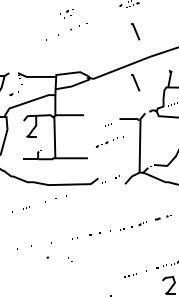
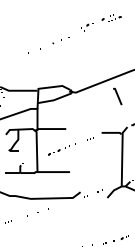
part: (66, 13) -> (86, 27), moved
line: (135, 31) -> (117, 45), removed
part: (109, 141) -> (61, 149), moved

